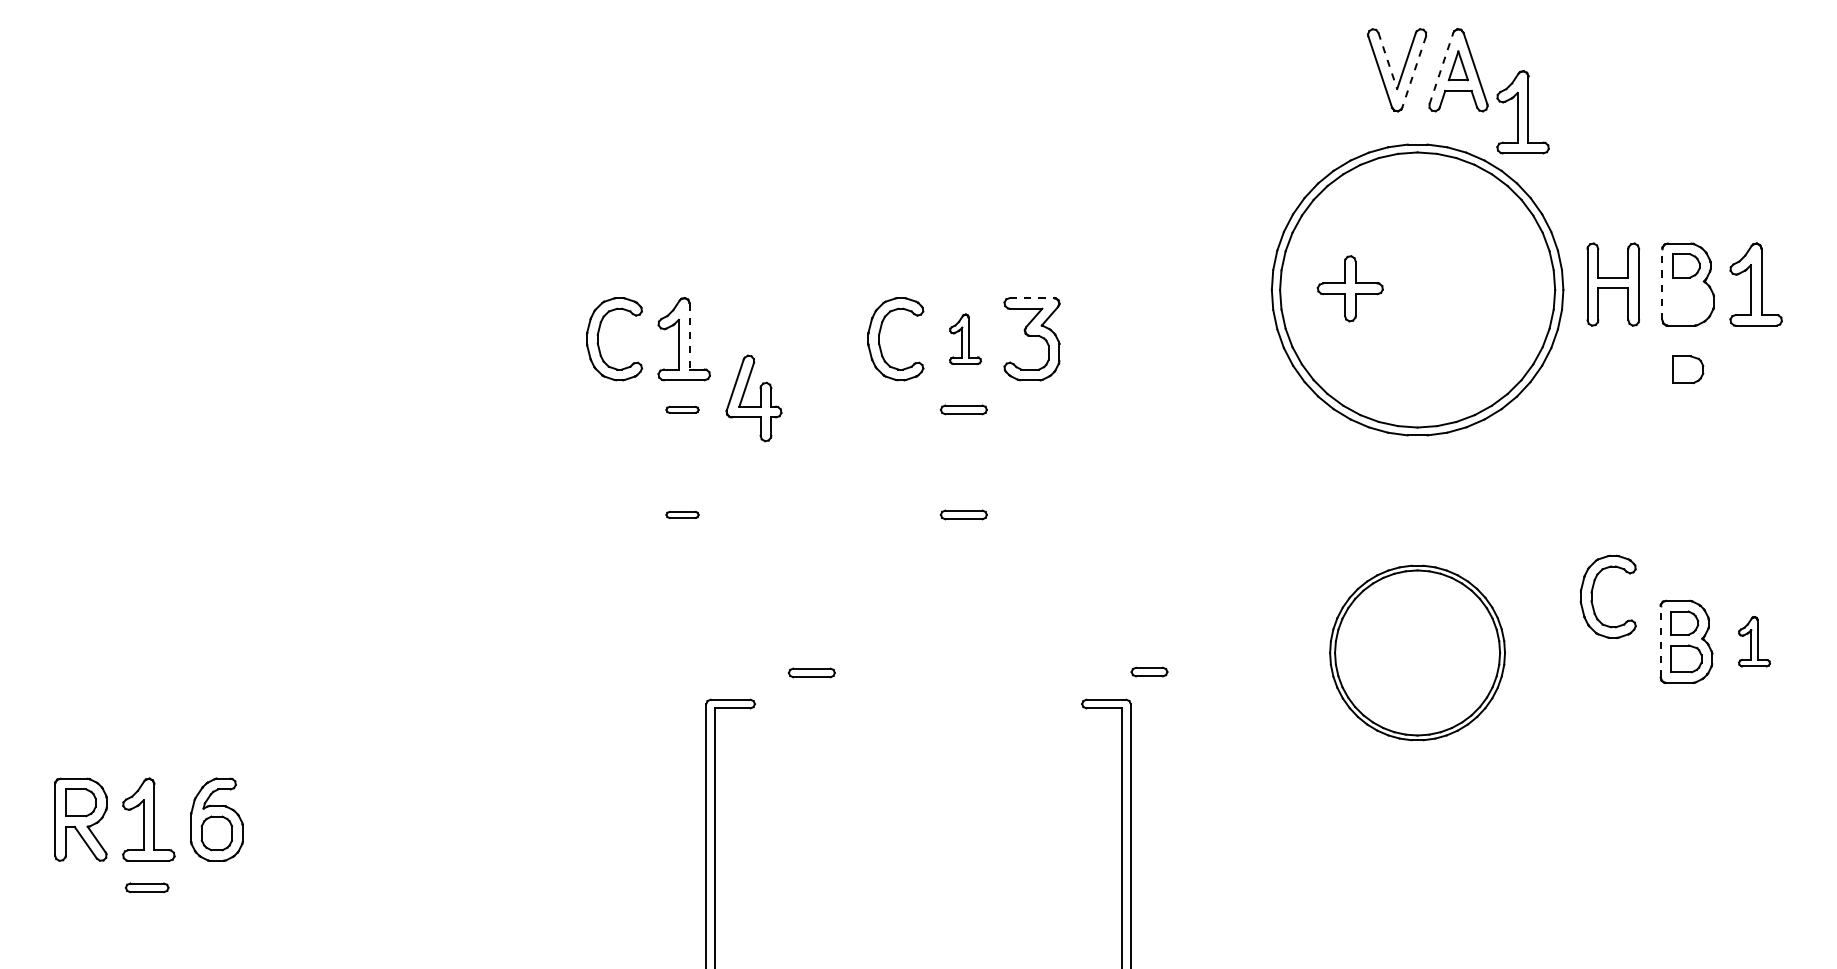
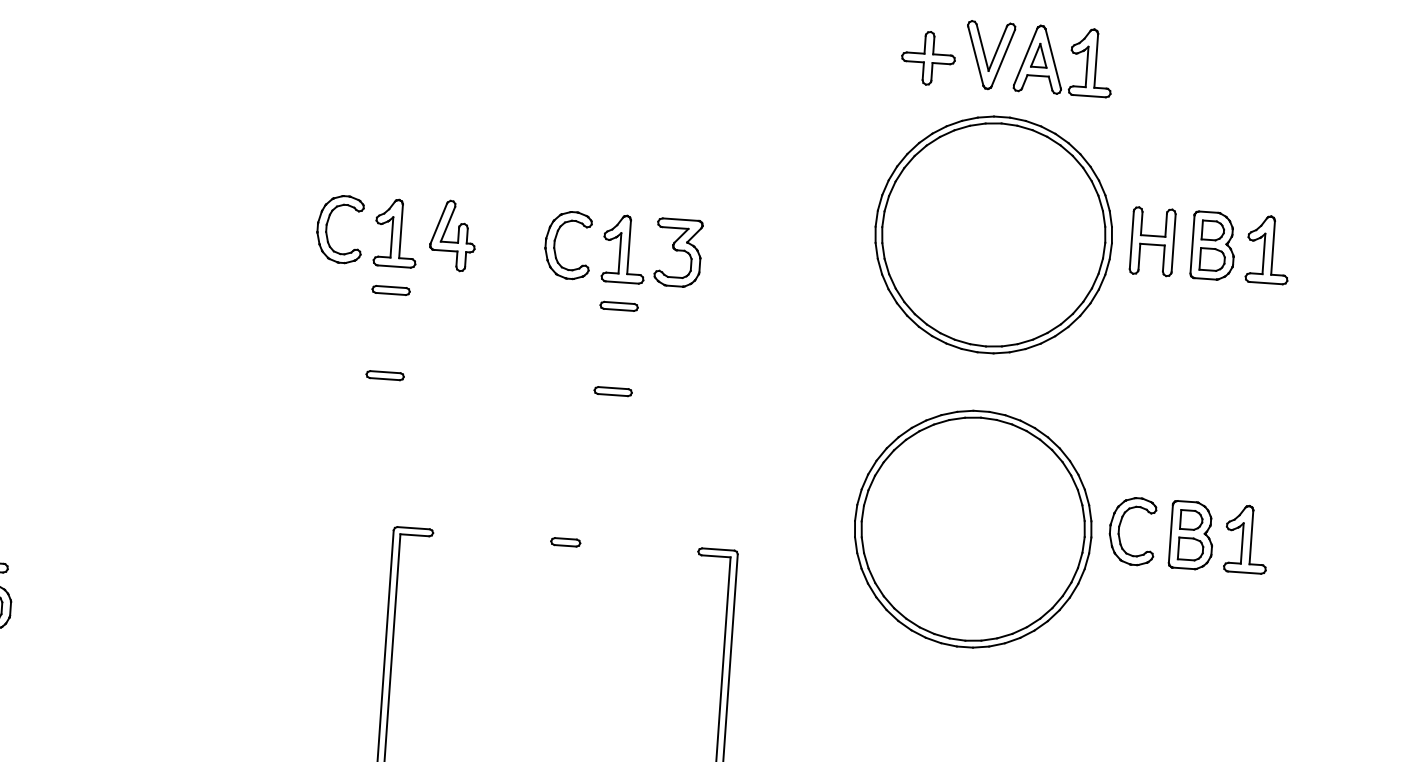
line: (1387, 60) -> (982, 47), dashed -> solid
line: (1441, 68) -> (1025, 56), dashed -> solid
line: (1414, 72) -> (1003, 58), dashed -> solid
part: (1522, 112) -> (1091, 62), moved
line: (1662, 284) -> (1192, 244), dashed -> solid
part: (1349, 288) -> (927, 58), moved
line: (1032, 298) -> (681, 220), dashed -> solid
line: (689, 336) -> (400, 231), dashed -> solid
part: (965, 339) -> (624, 249), size x1.67
part: (1688, 369) -> (1212, 259), moved
part: (760, 398) -> (458, 236), moved
part: (682, 409) -> (391, 290), size x1.43
part: (682, 514) -> (385, 375), size x1.43
part: (1592, 596) -> (1119, 530), moved
line: (1660, 641) -> (1170, 533), dashed -> solid
part: (1754, 641) -> (1246, 539), size x1.67
part: (1417, 652) -> (973, 528), size x1.67
part: (1149, 671) -> (565, 541), moved
part: (811, 672) -> (480, 510), removed

